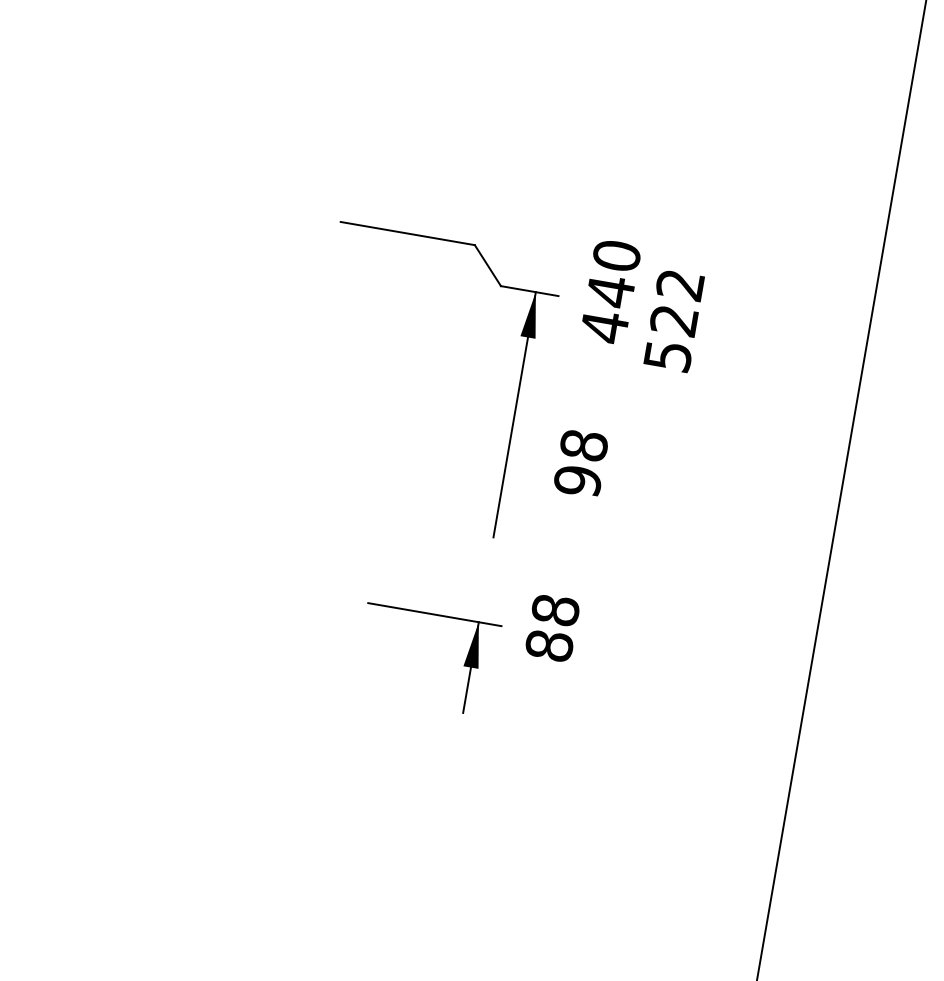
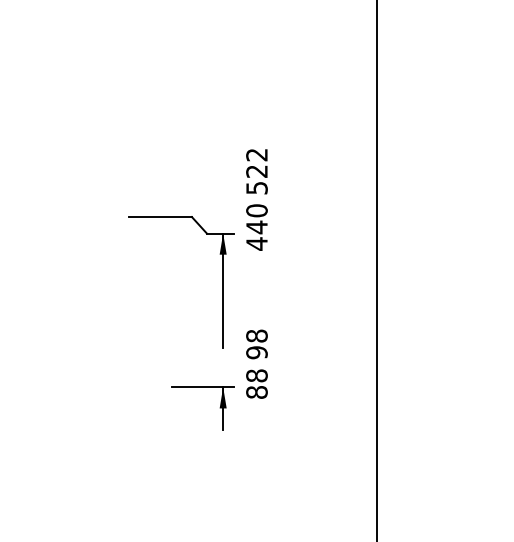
text: (673, 320) -> (256, 171), moved
text: (579, 463) -> (256, 344), moved

